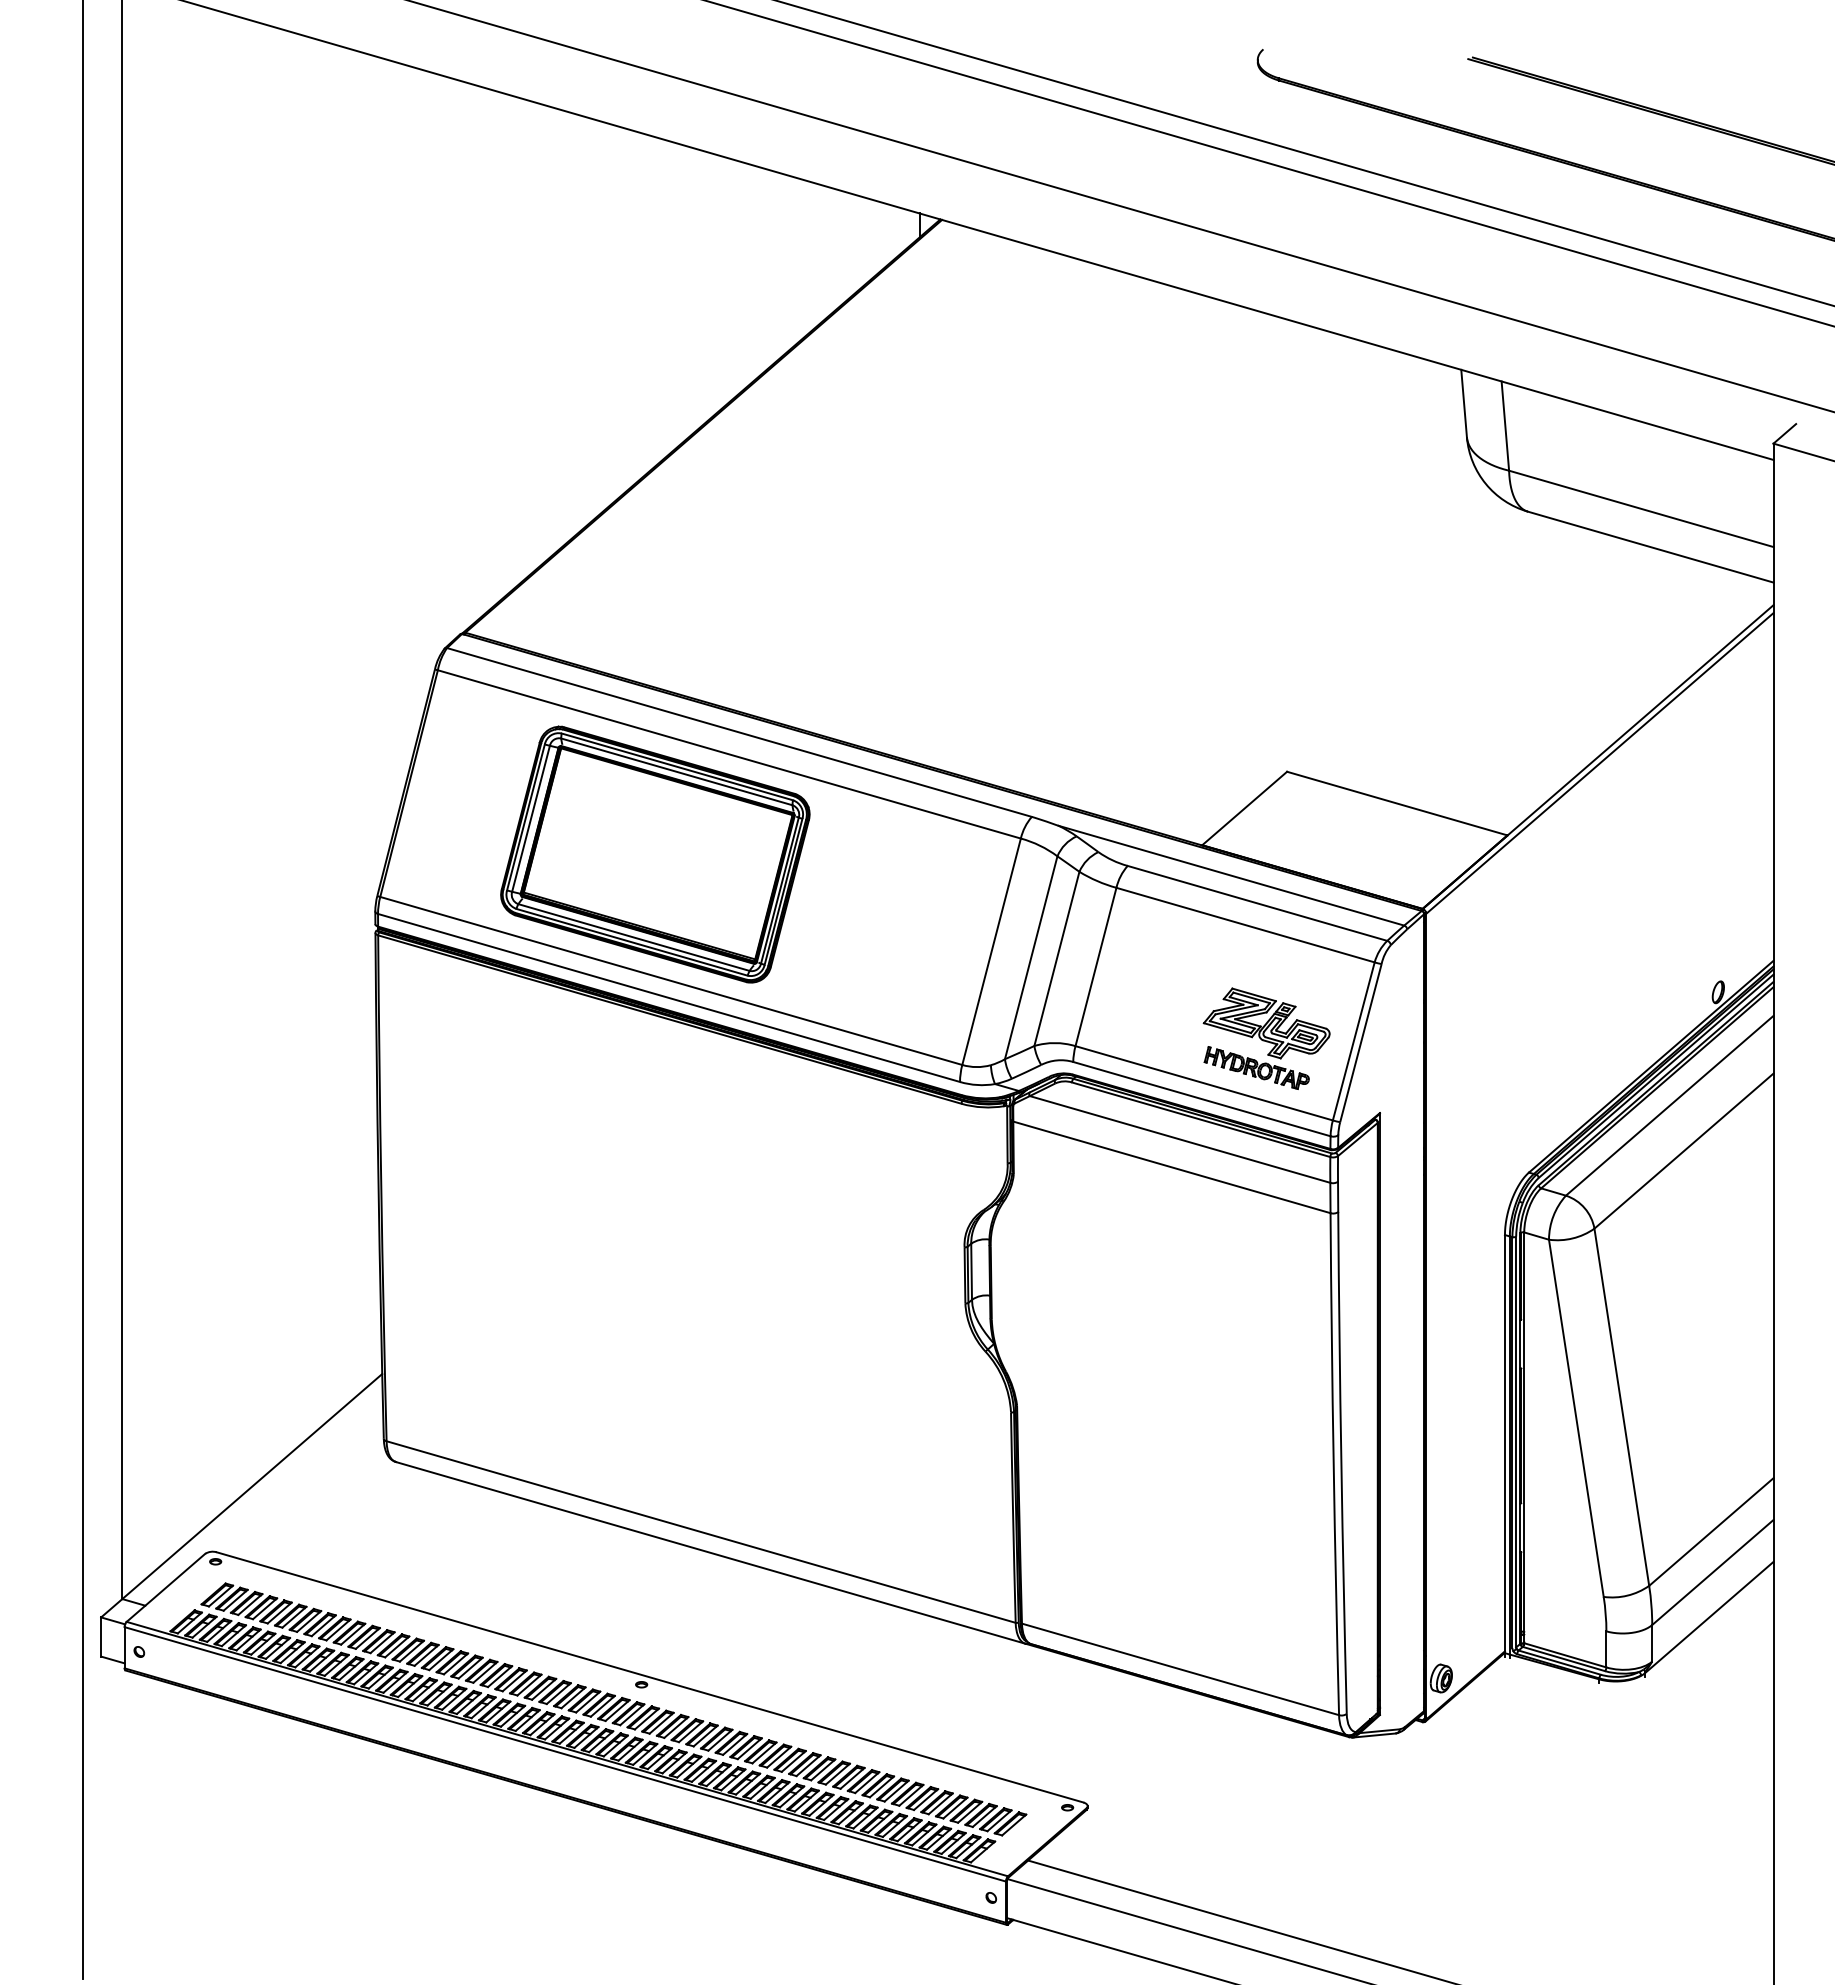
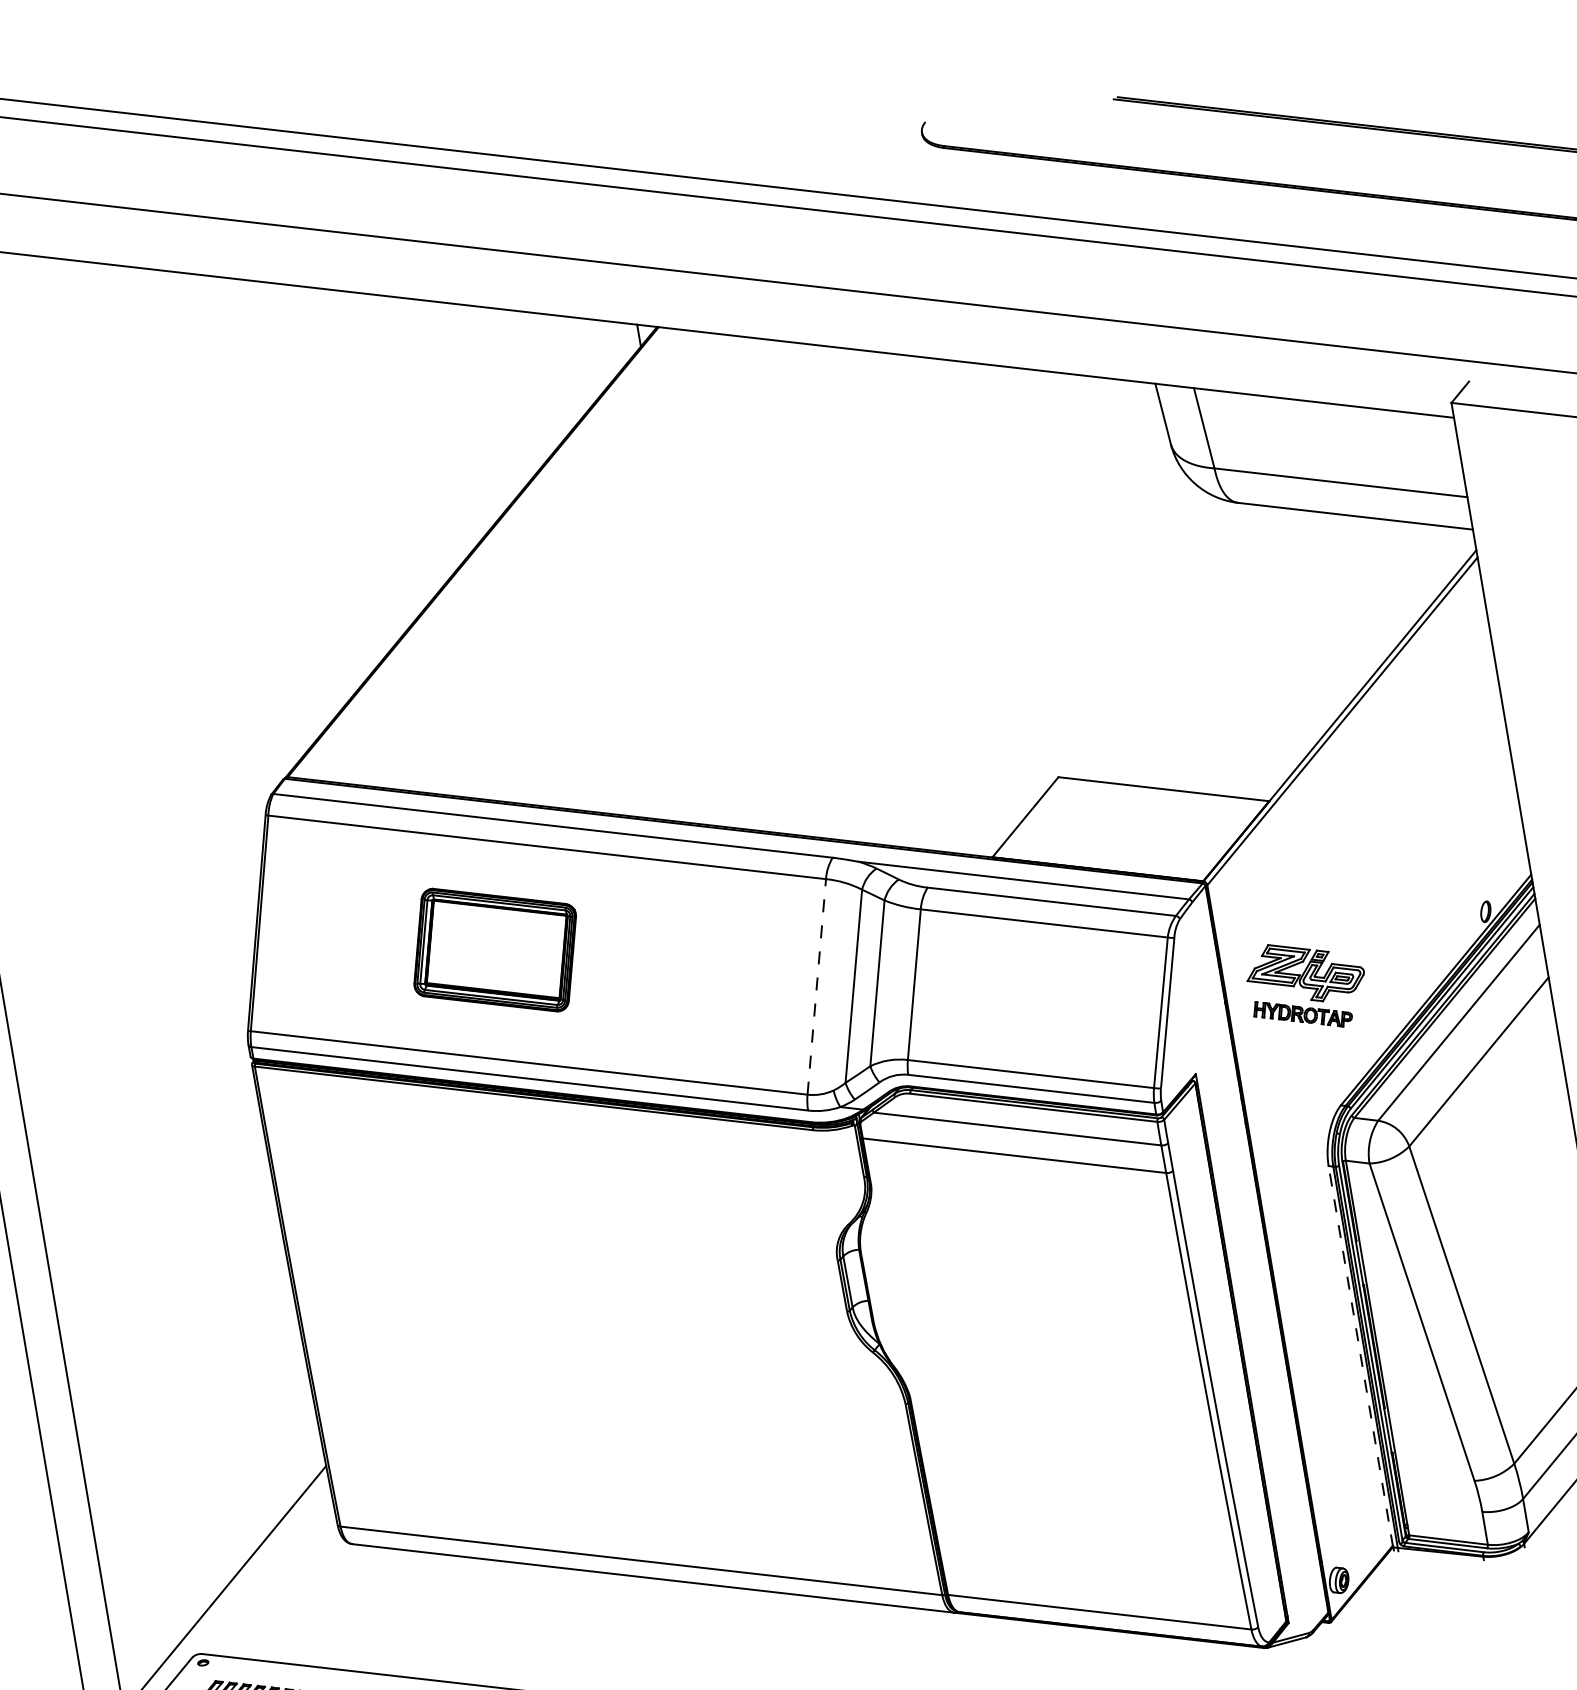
part: (655, 854) -> (495, 950), size x0.6
line: (991, 951) -> (816, 986), solid -> dashed
part: (1266, 1038) -> (1307, 985), moved
line: (1504, 1443) -> (1360, 1356), solid -> dashed

